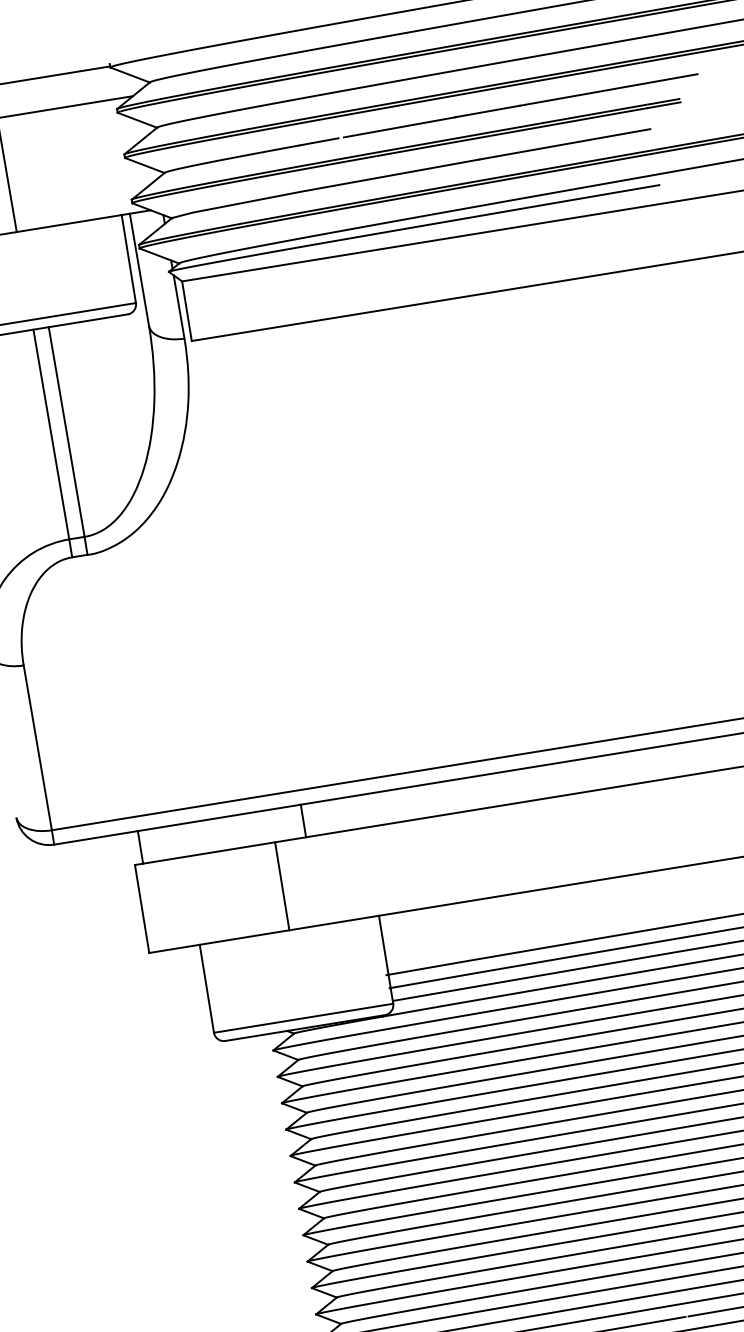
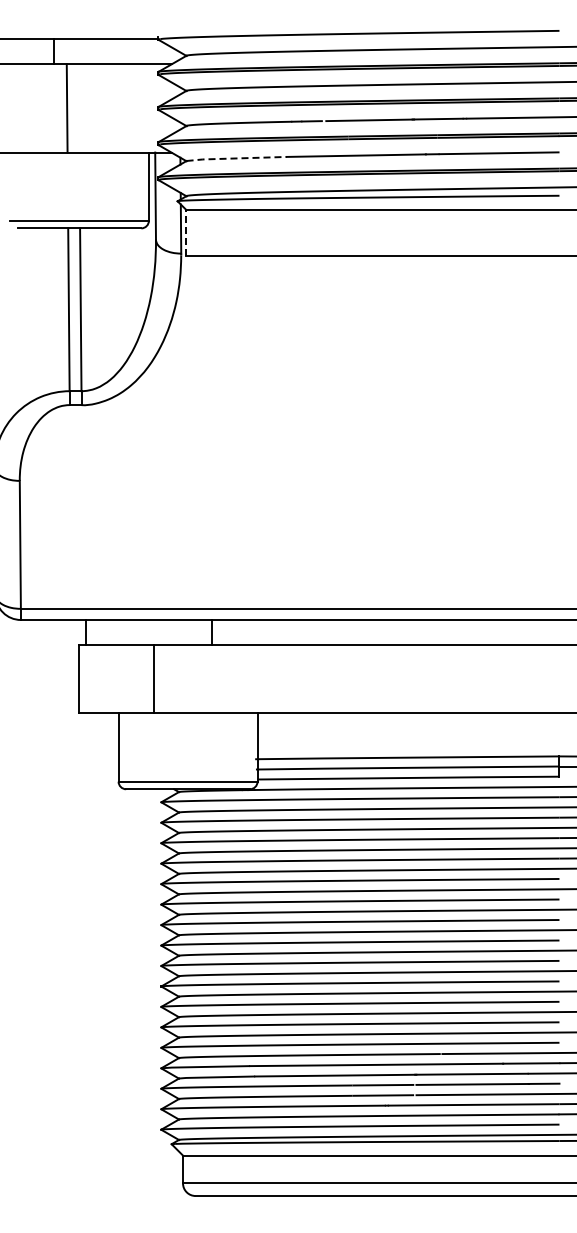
line: (235, 204) -> (236, 158), solid -> dashed
line: (186, 310) -> (186, 232), solid -> dashed
line: (282, 886) -> (154, 679), moved

